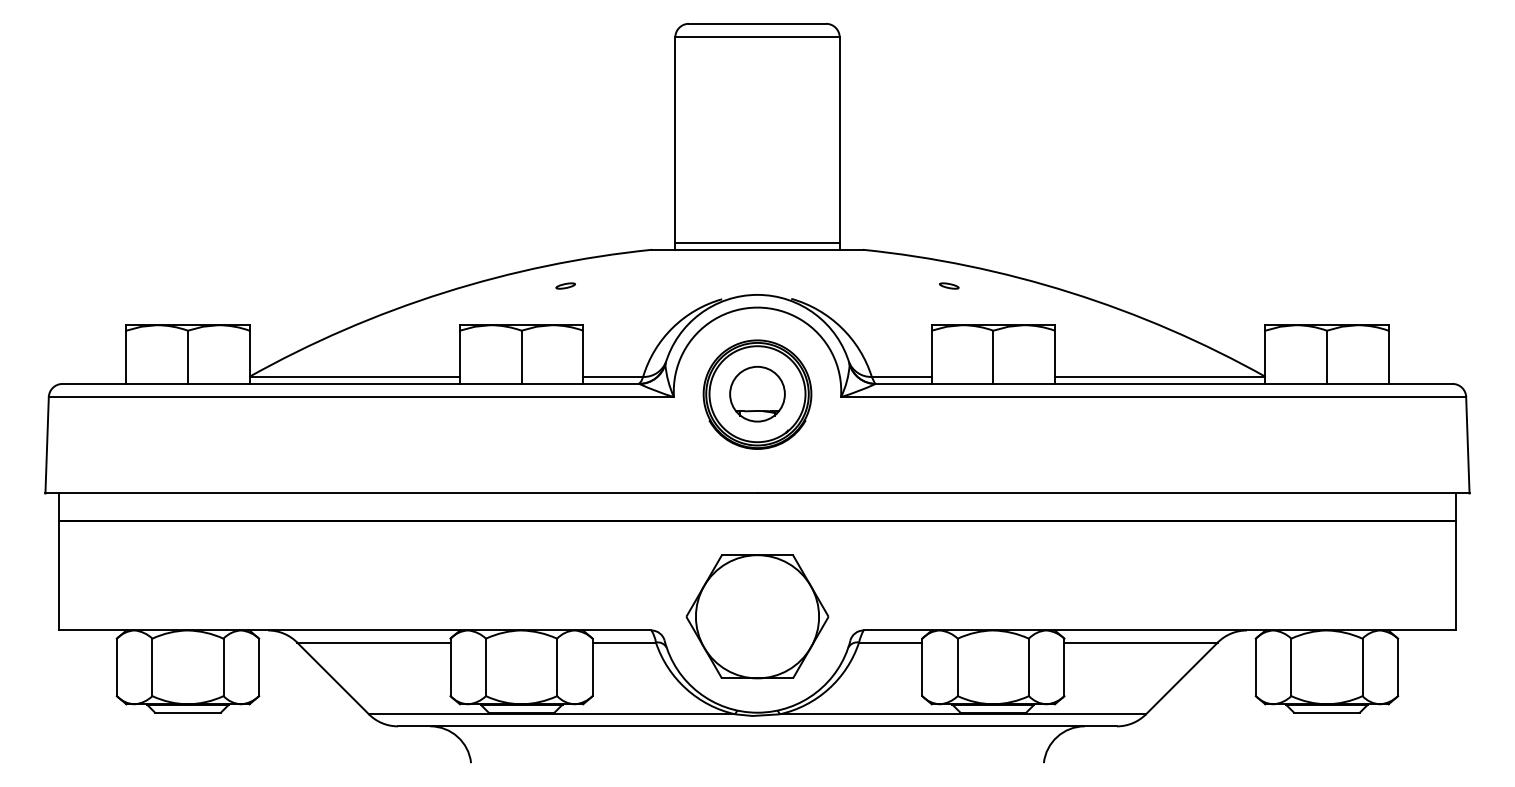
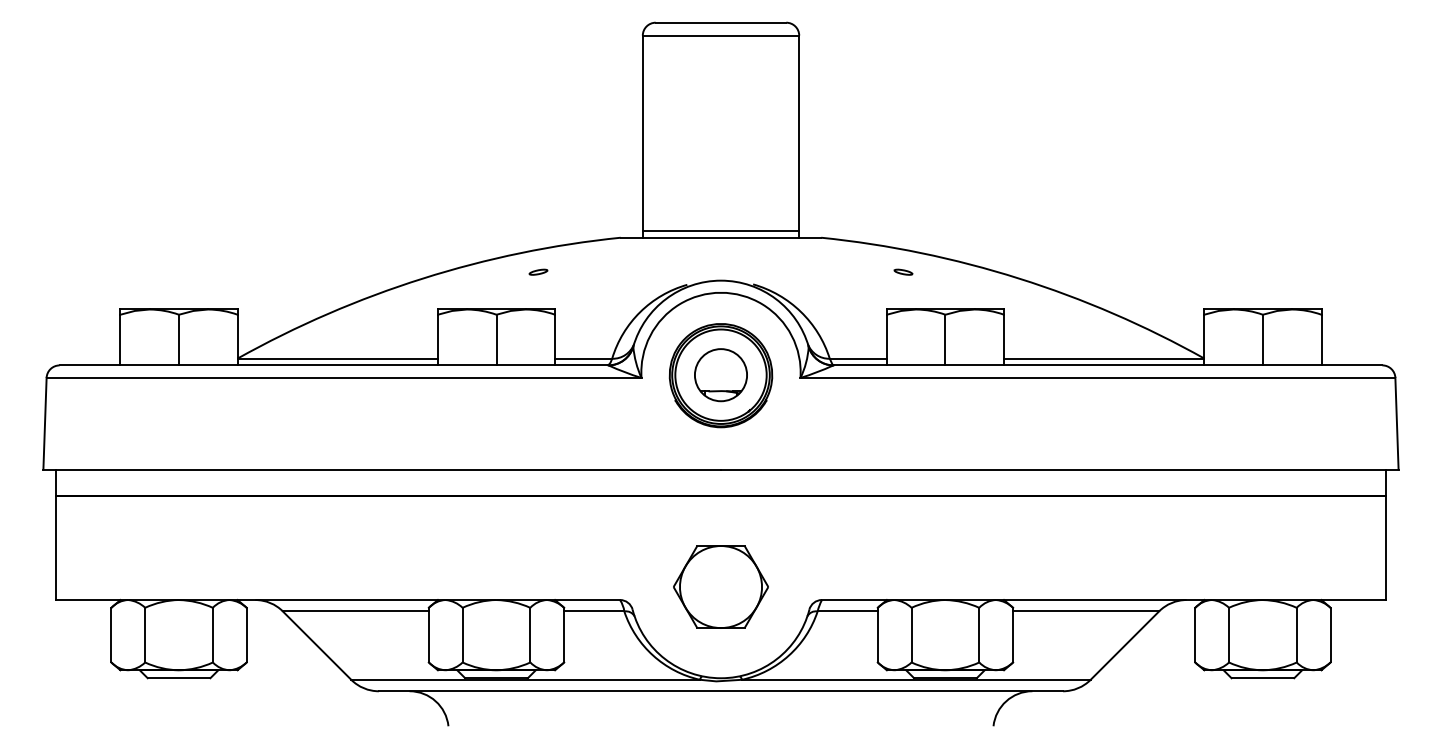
part: (757, 616) -> (721, 586), size x0.7

